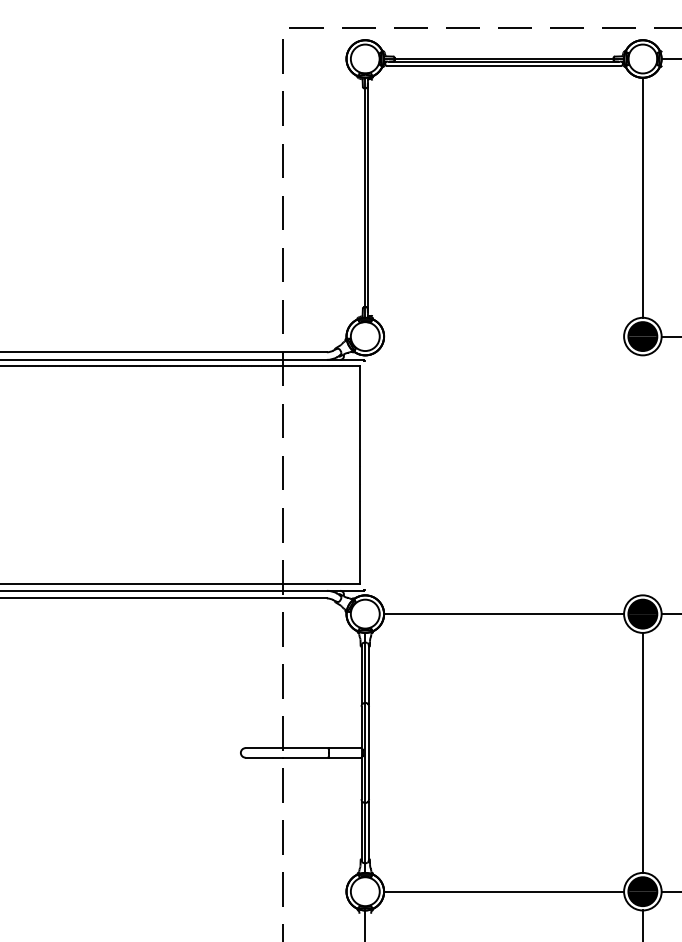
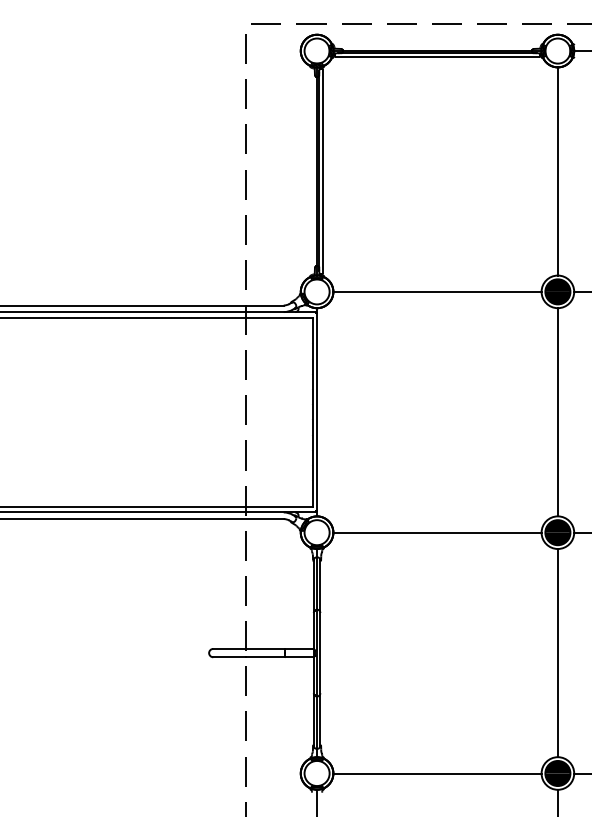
line: (372, 197) -> (323, 171), added
line: (504, 336) -> (437, 291), added
line: (365, 475) -> (317, 412), added
line: (642, 475) -> (557, 412), added

